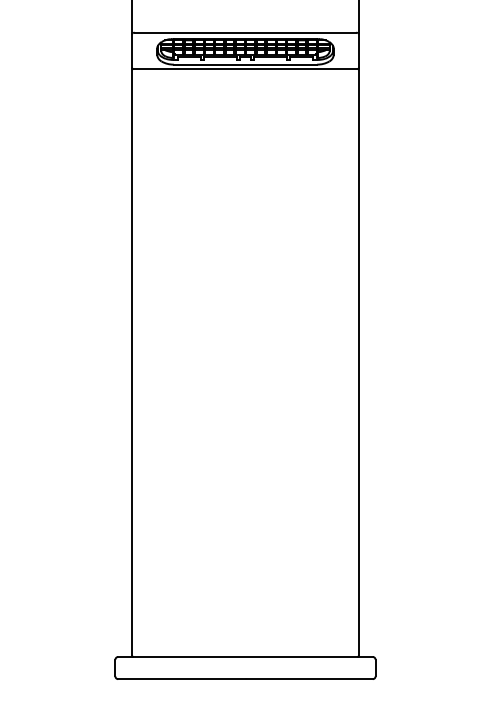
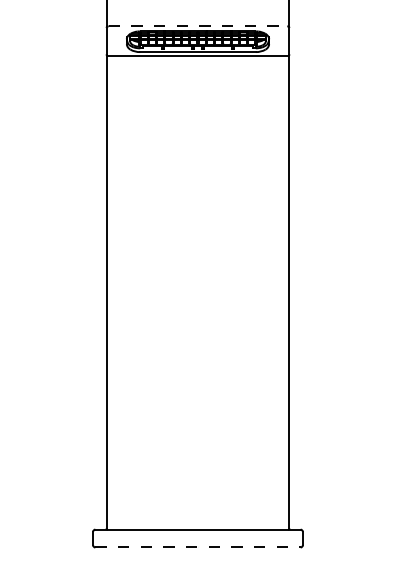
line: (246, 32) -> (198, 26), solid -> dashed
line: (246, 679) -> (198, 547), solid -> dashed

